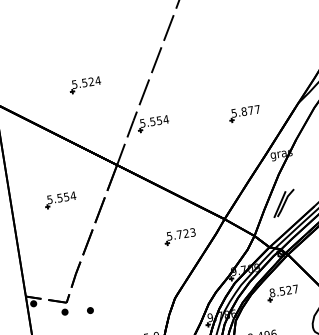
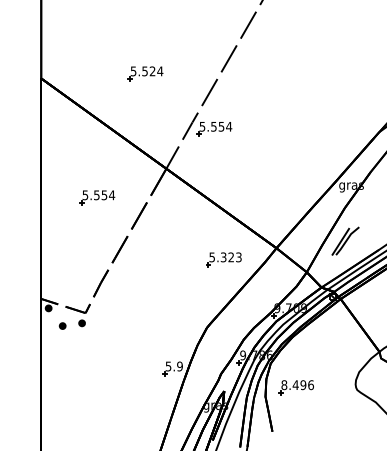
part: (244, 113) -> (317, 134), removed
text: (179, 234) -> (223, 257), 5.723 -> 5.323
part: (283, 292) -> (328, 340), removed
part: (90, 310) -> (62, 325), moved

